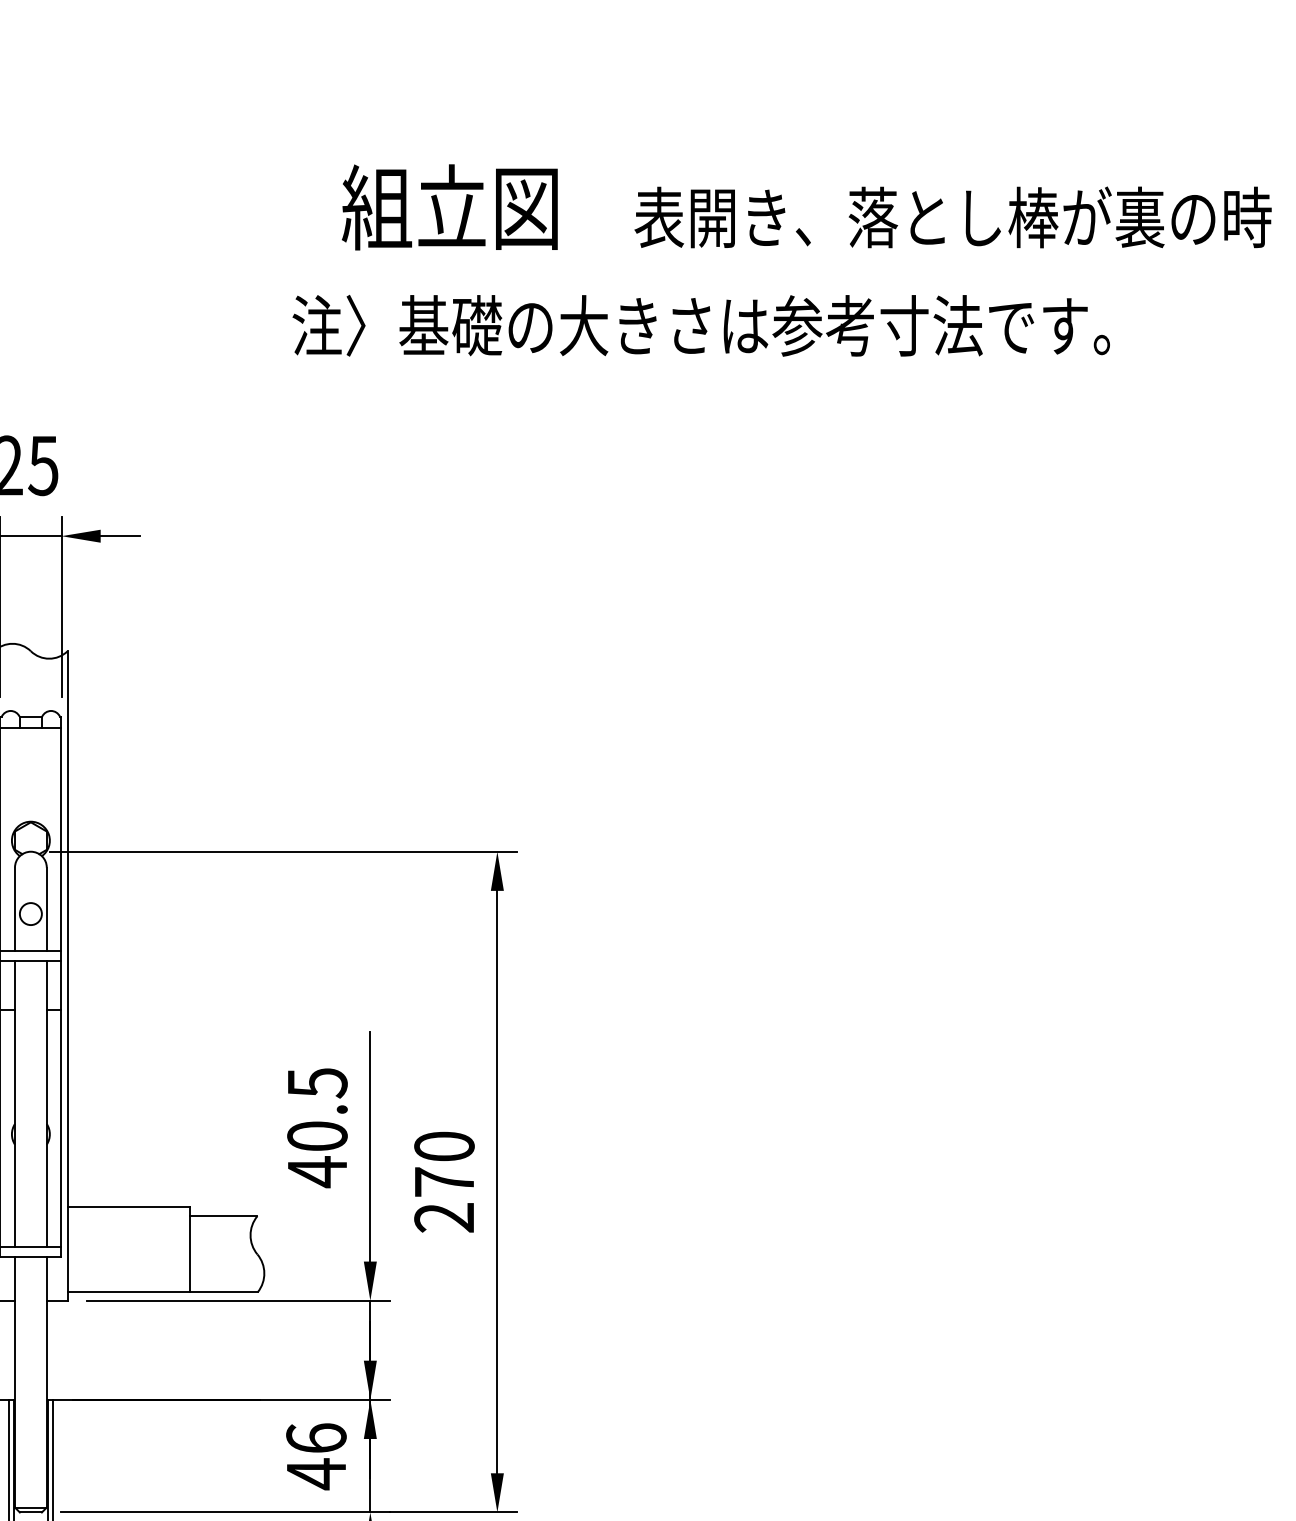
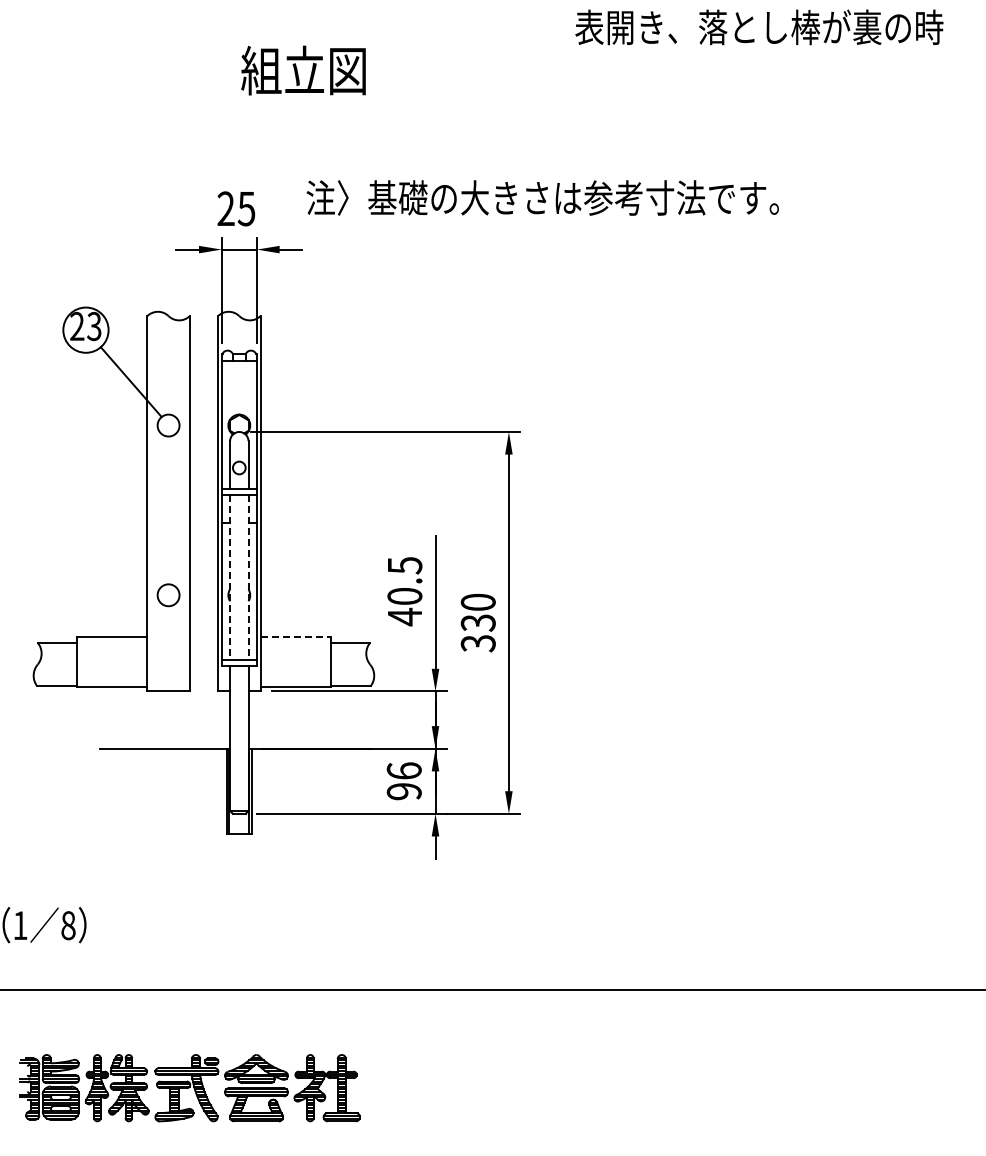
text: (449, 207) -> (303, 70), moved
text: (953, 217) -> (759, 27), moved
text: (700, 324) -> (542, 197), moved
line: (15, 1103) -> (230, 577), solid -> dashed
line: (46, 1103) -> (248, 577), solid -> dashed
text: (443, 1200) -> (477, 633), 270 -> 330
line: (129, 1207) -> (296, 637), solid -> dashed
text: (314, 1473) -> (403, 791), 46 -> 96

